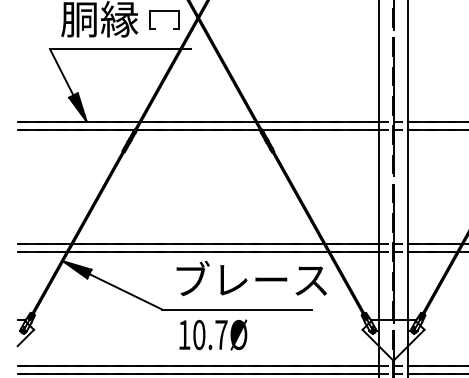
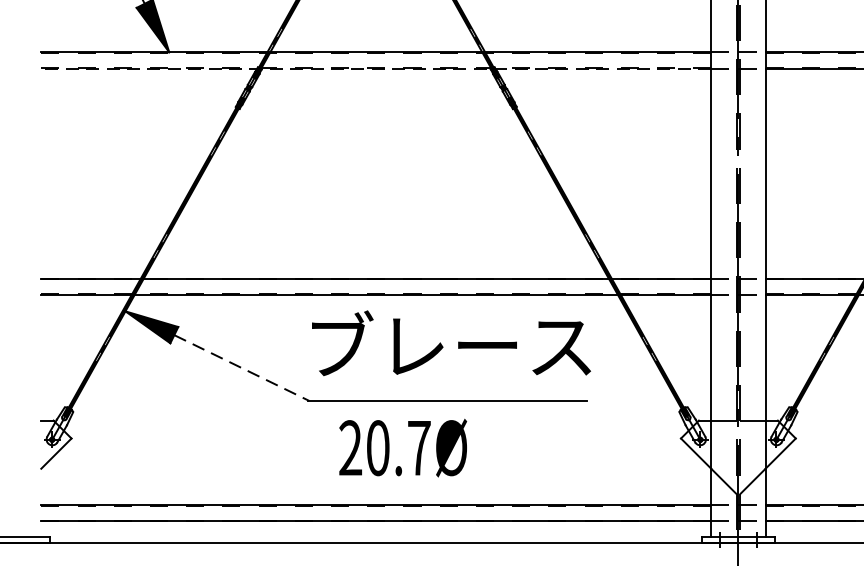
line: (198, 130) -> (376, 68), solid -> dashed
text: (251, 278) -> (450, 343), moved
line: (126, 292) -> (243, 369), solid -> dashed
text: (184, 334) -> (350, 447), 10.7Ø -> 20.7Ø

